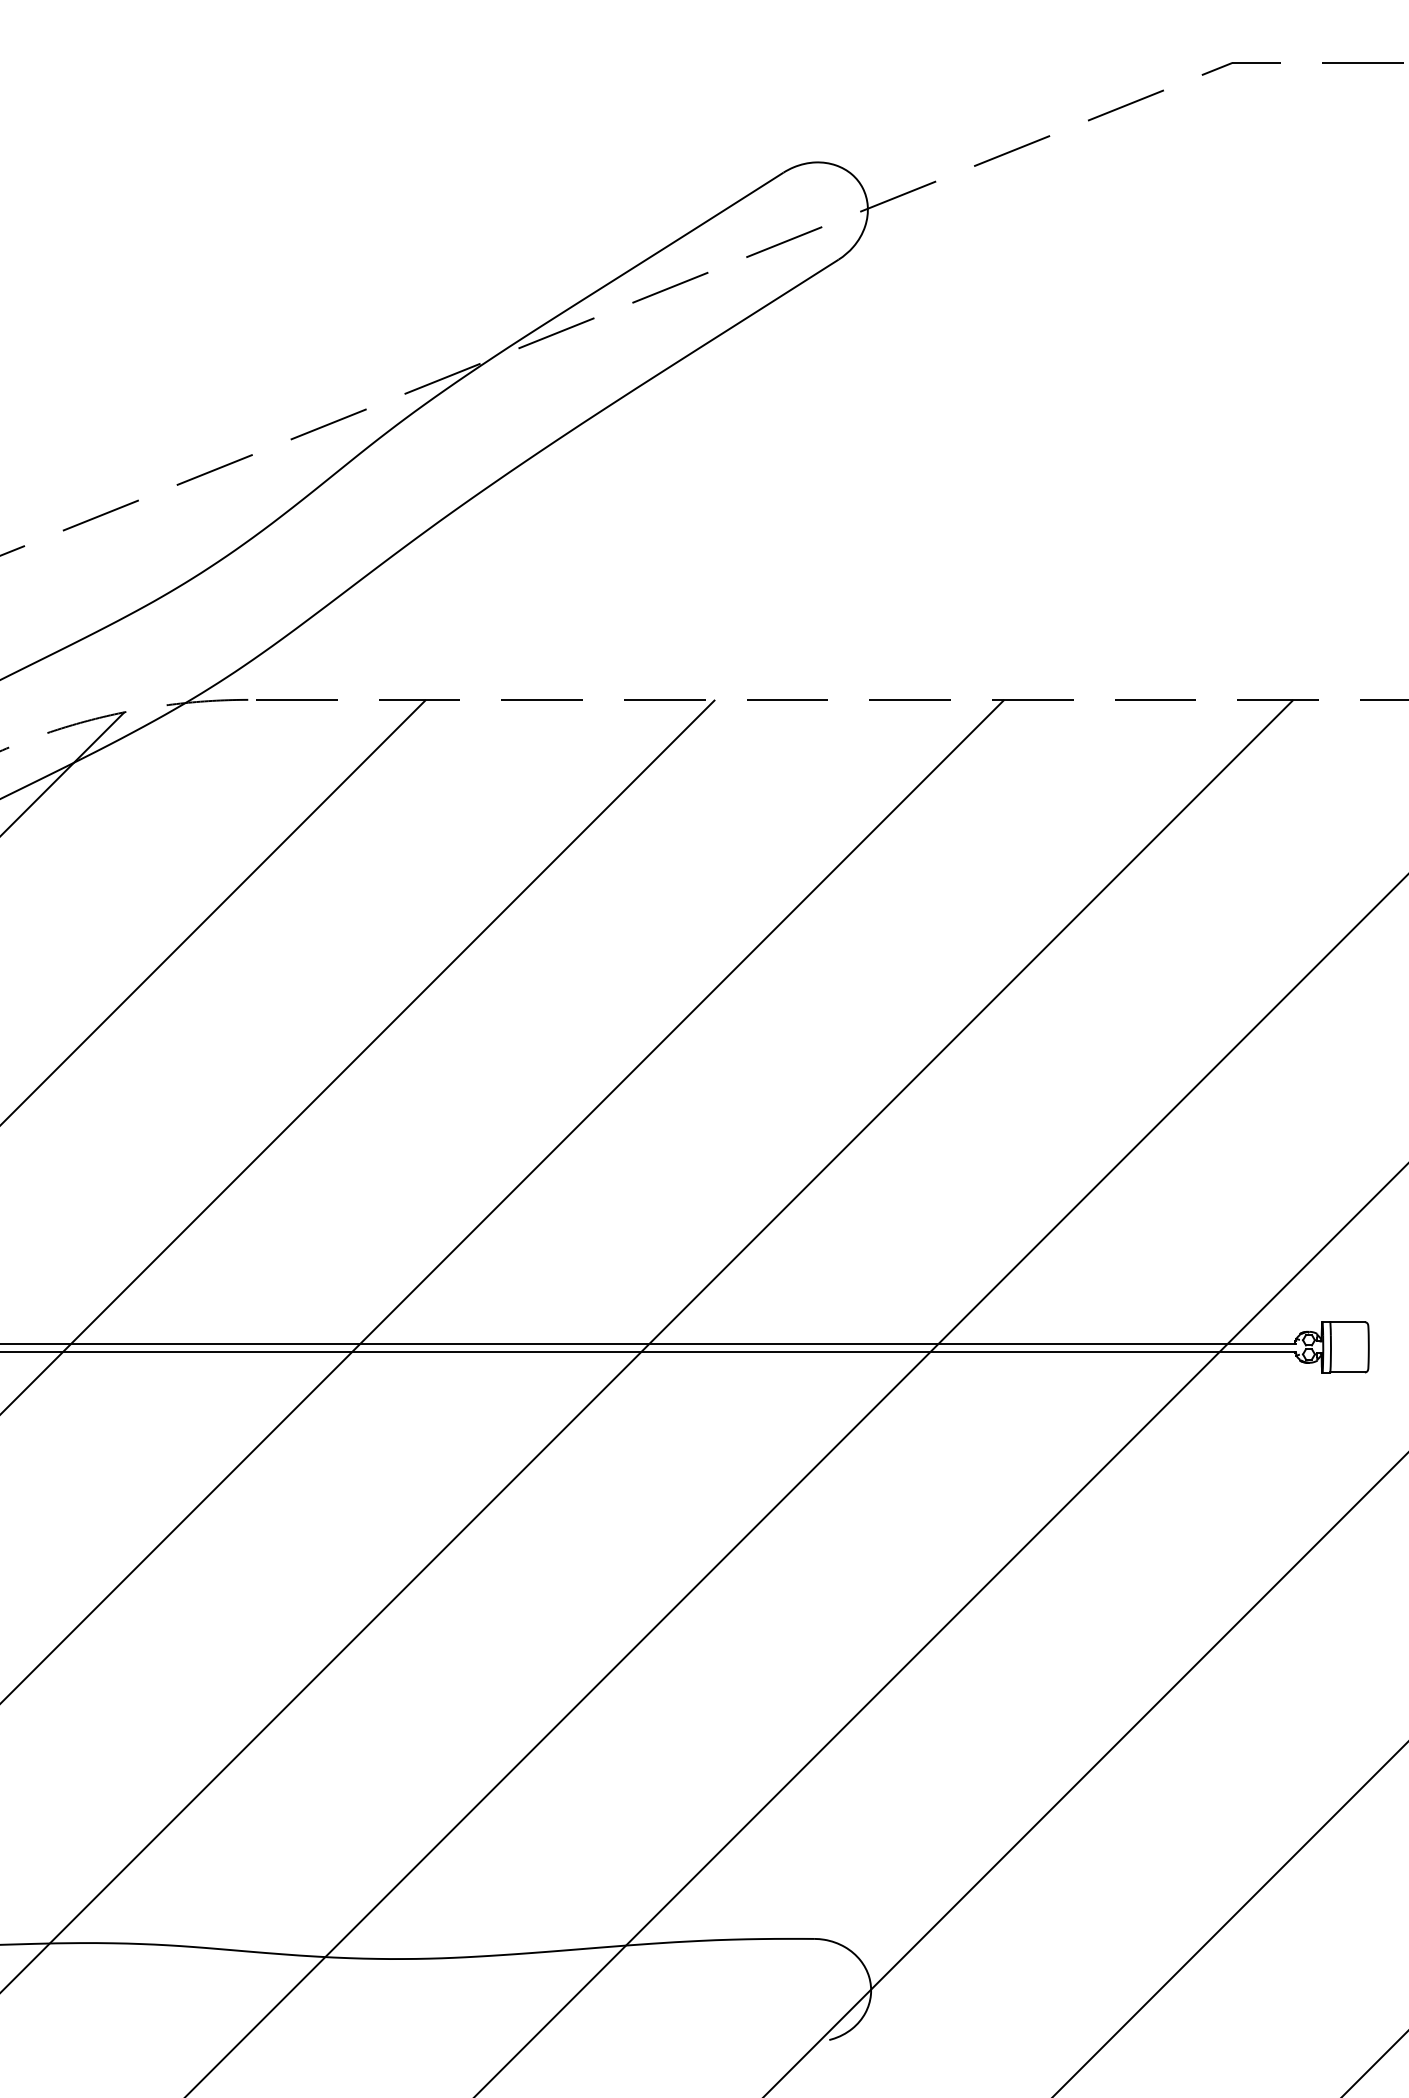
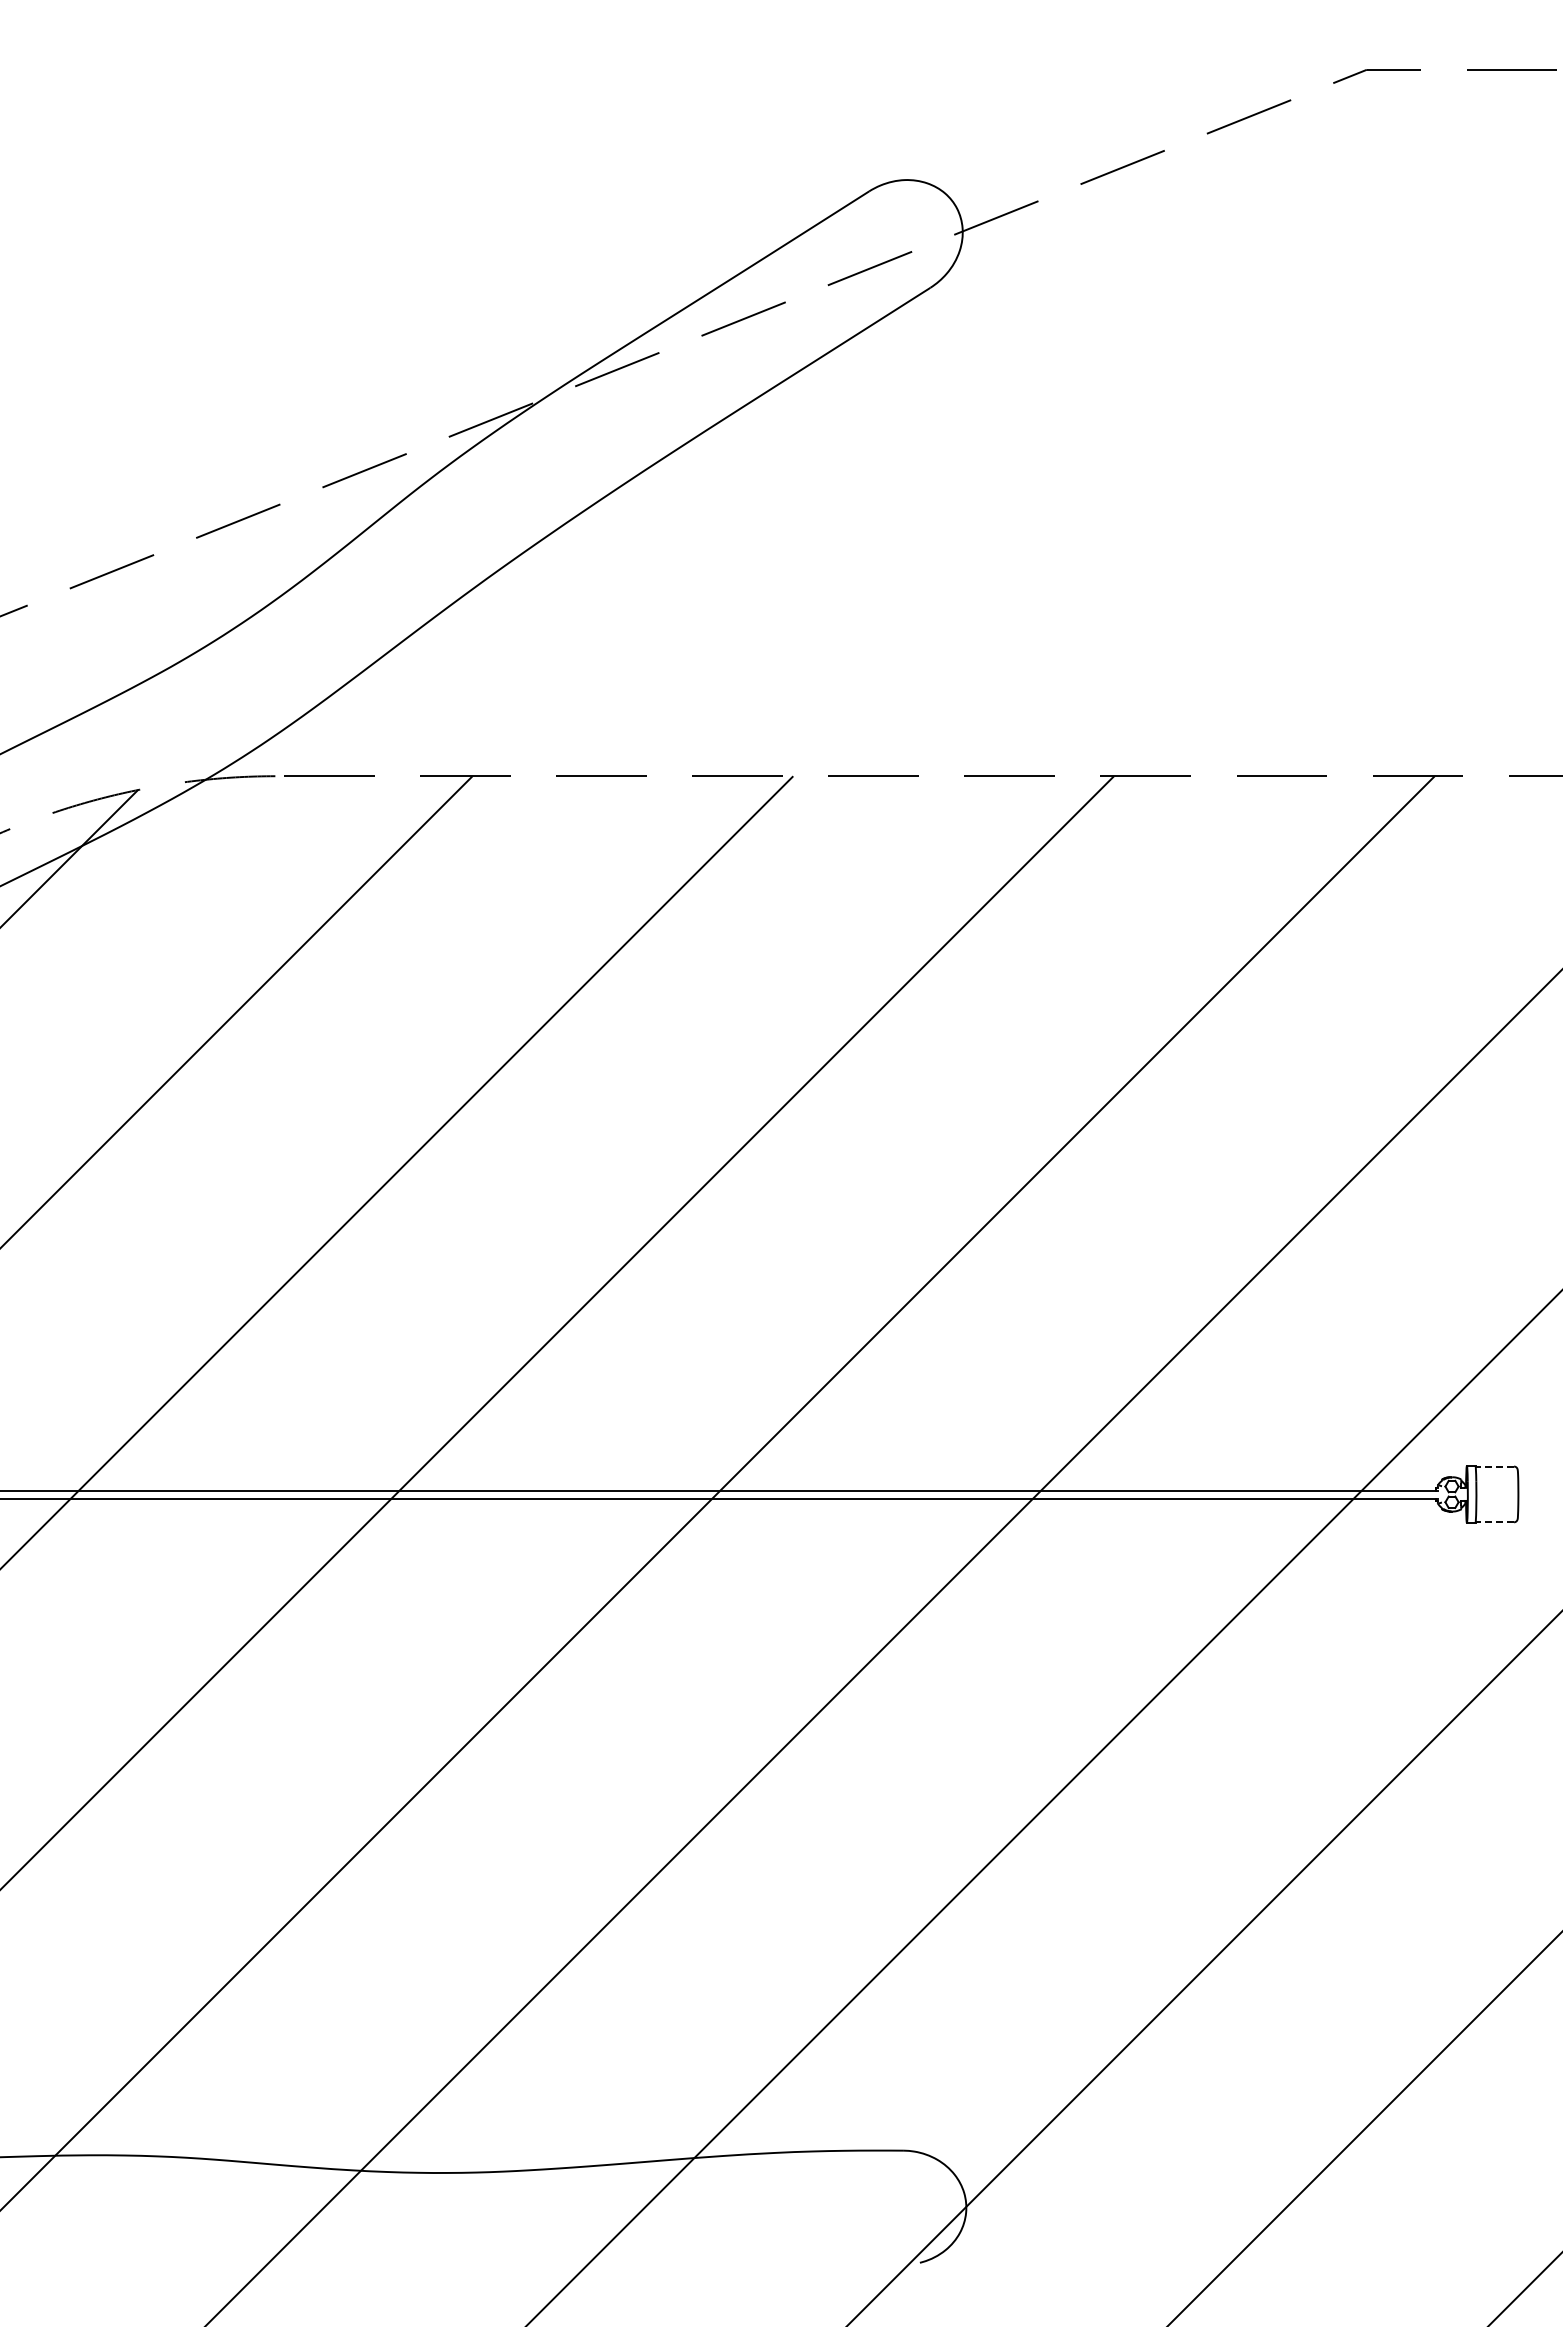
line: (1347, 1322) -> (1494, 1466), solid -> dashed
line: (1347, 1372) -> (1494, 1522), solid -> dashed

